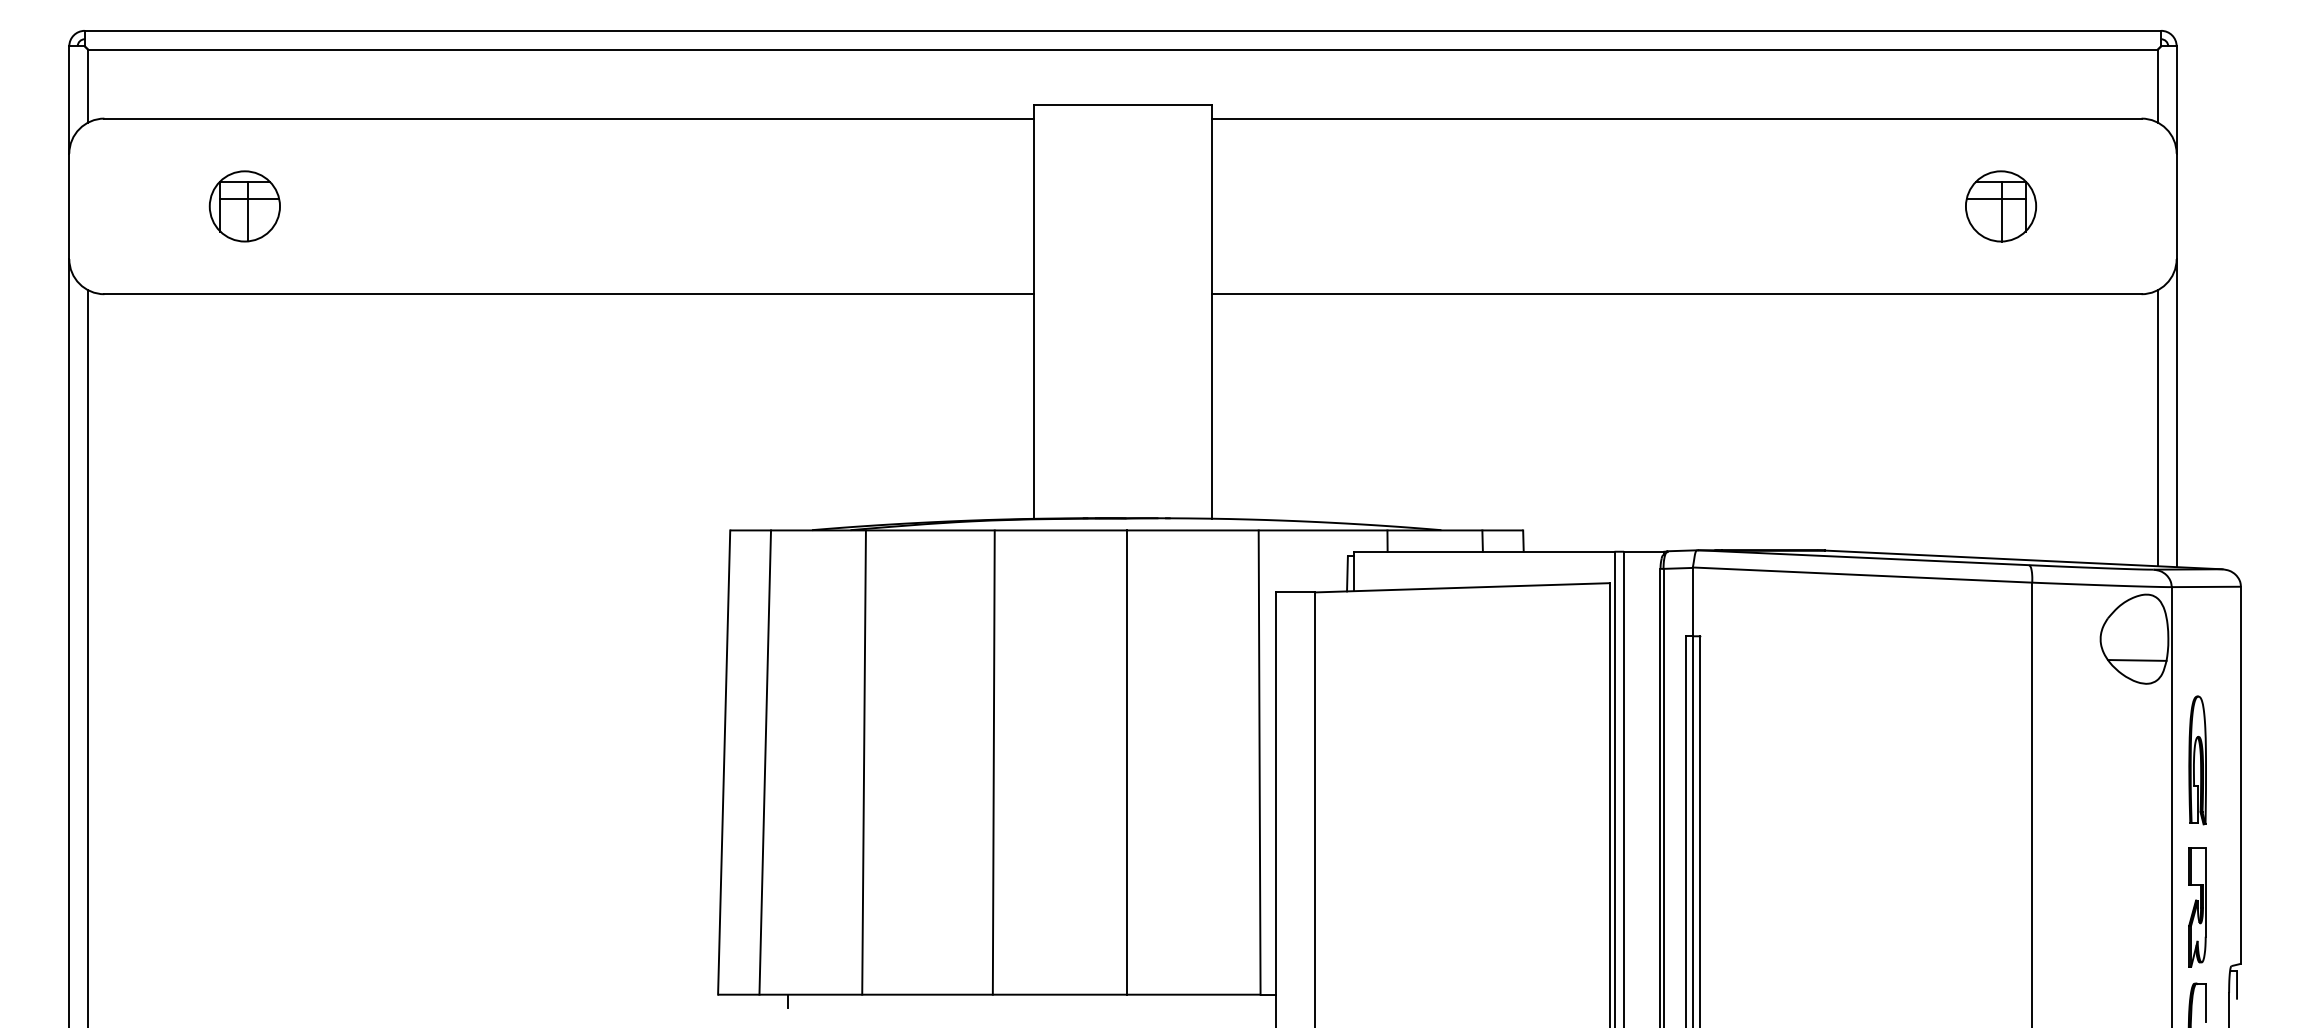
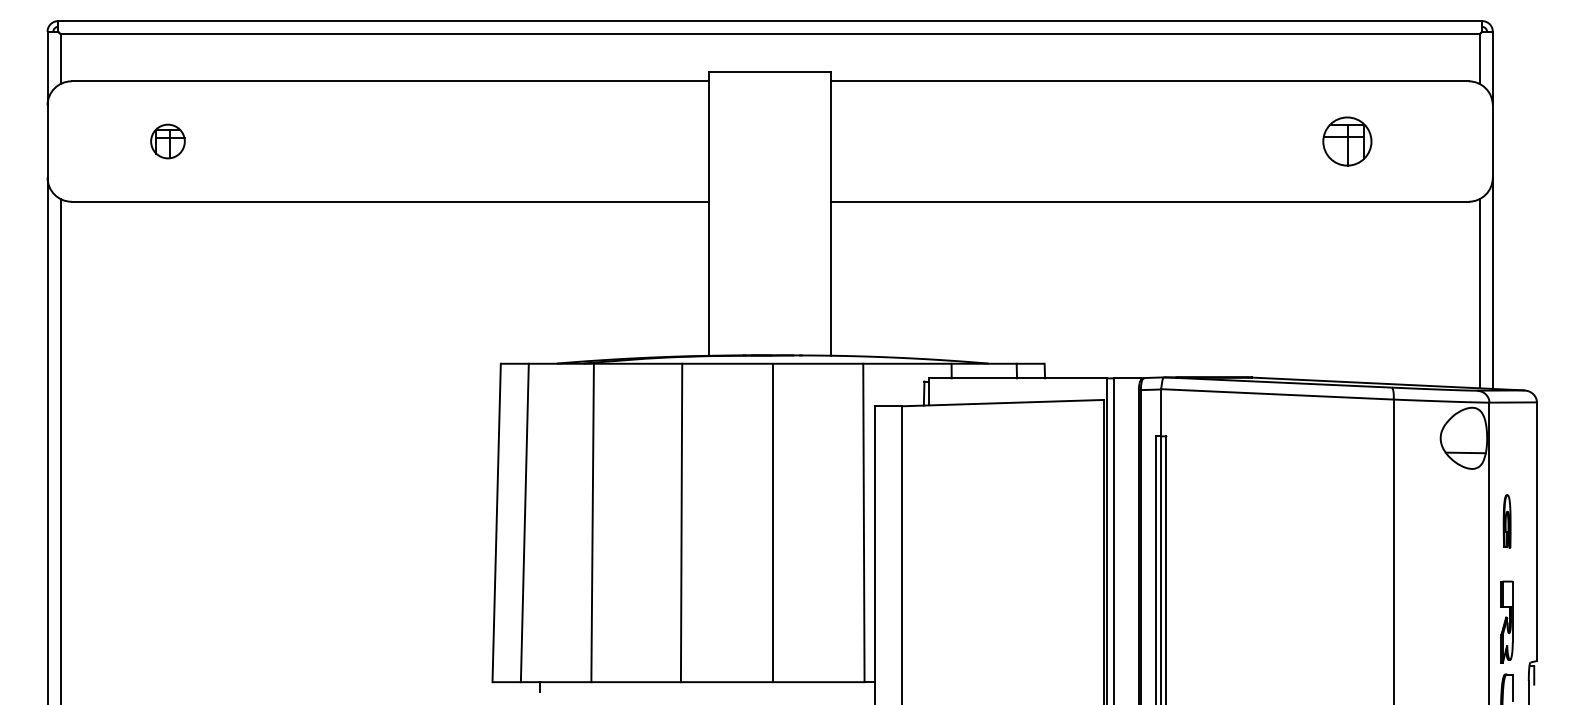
part: (244, 206) -> (167, 141), size x0.7
part: (2001, 206) -> (1347, 141), moved
part: (2196, 760) -> (1506, 521), size x0.6

